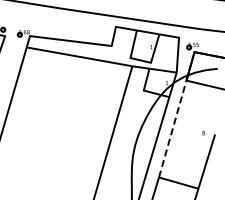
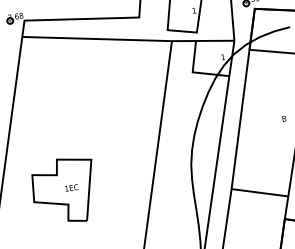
line: (172, 128) -> (240, 118), dashed -> solid
part: (39, 161) -> (63, 191), added

